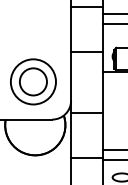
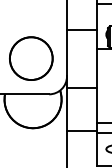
circle: (33, 81) -> (31, 58), size x1.67

